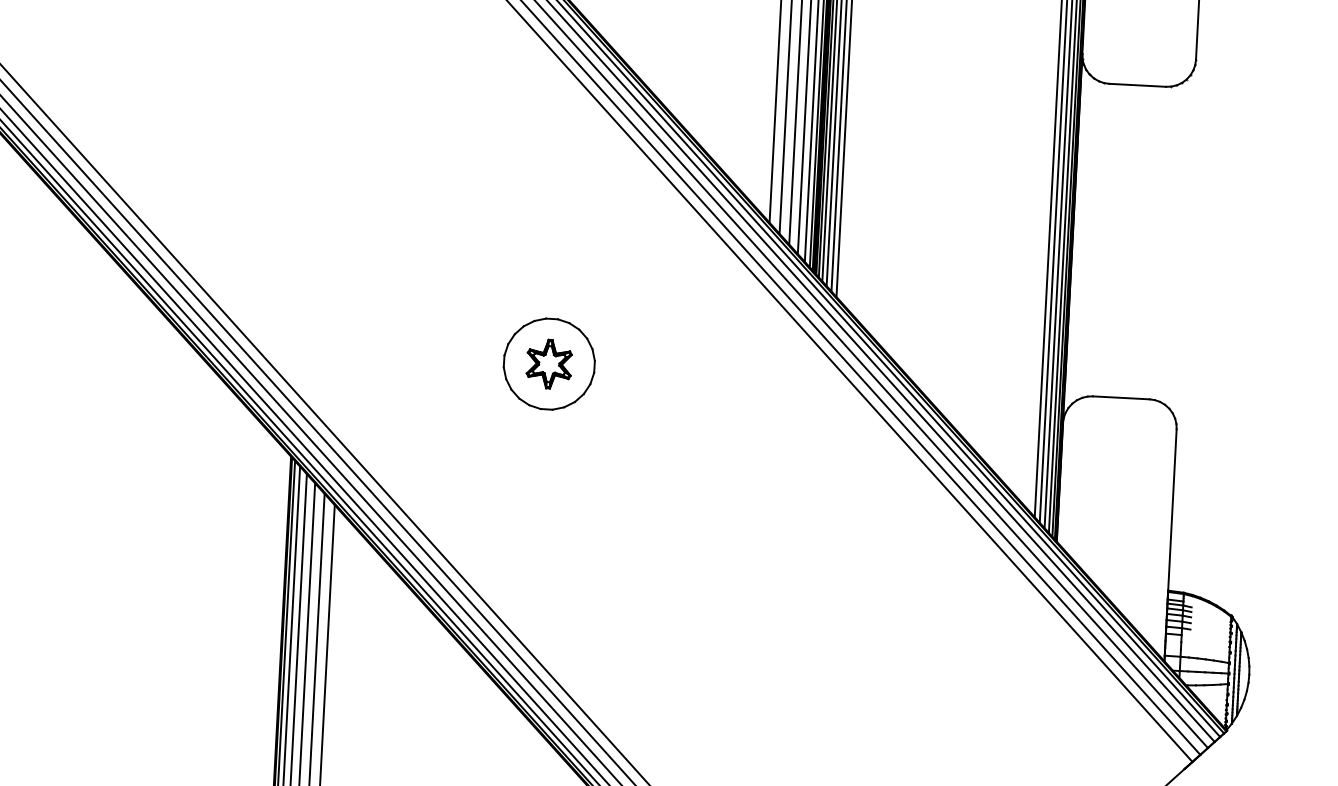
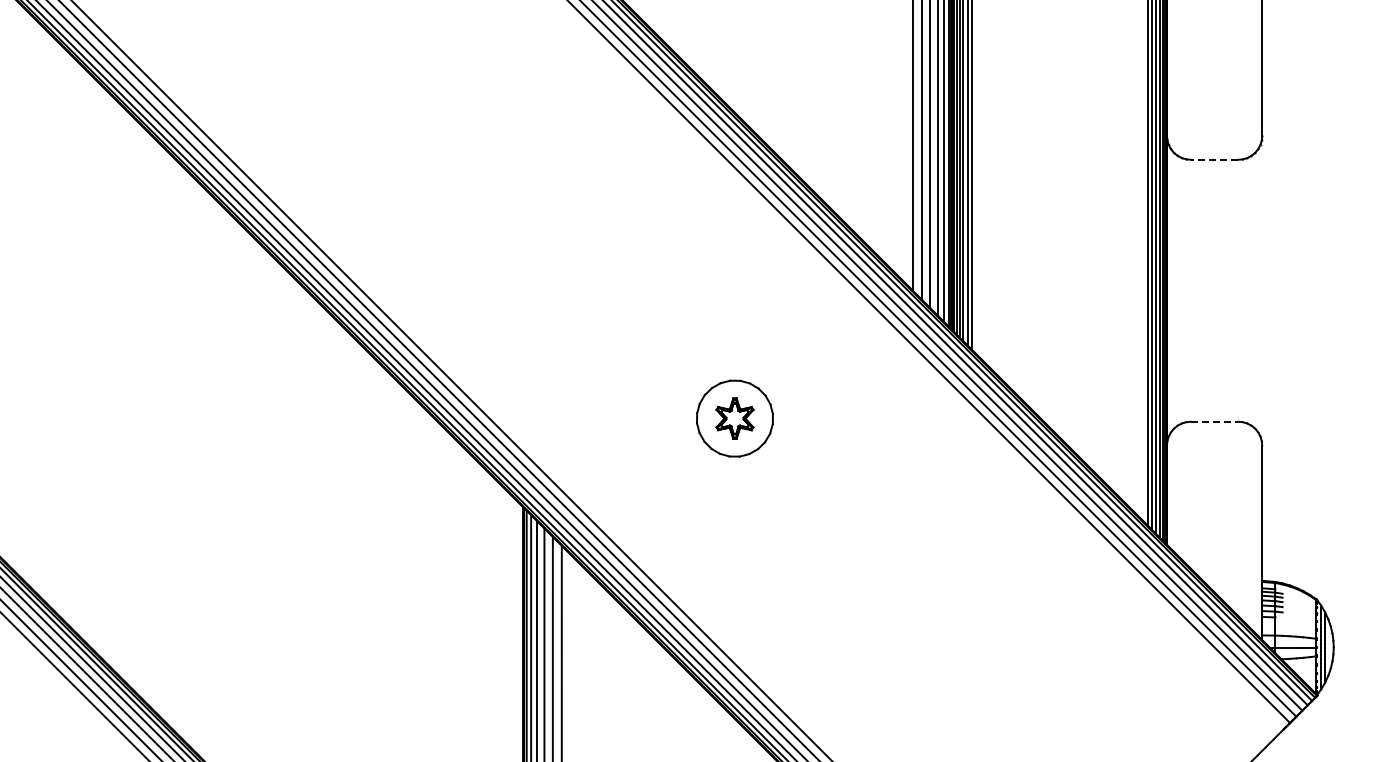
line: (1137, 84) -> (1214, 159), solid -> dashed
line: (1121, 397) -> (1214, 421), solid -> dashed

